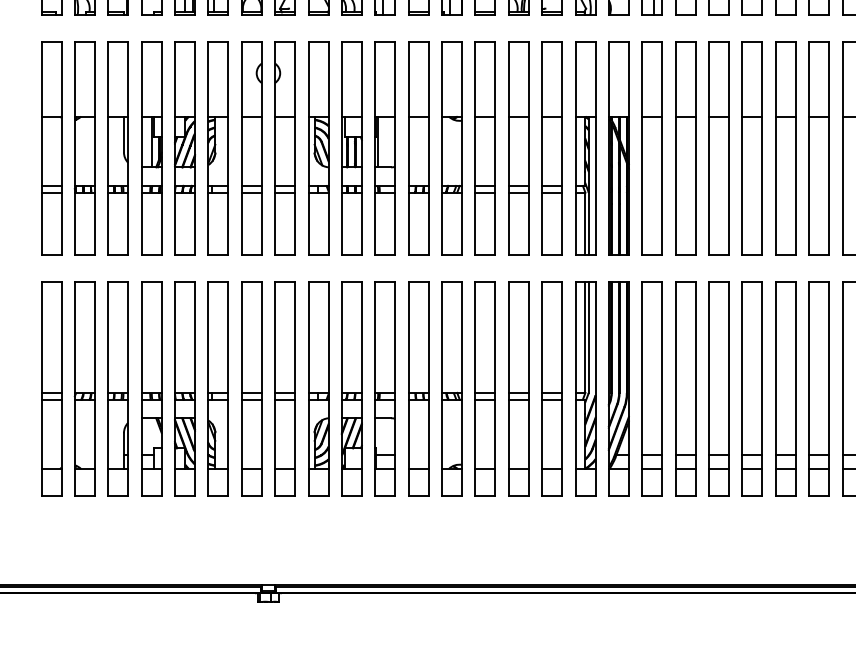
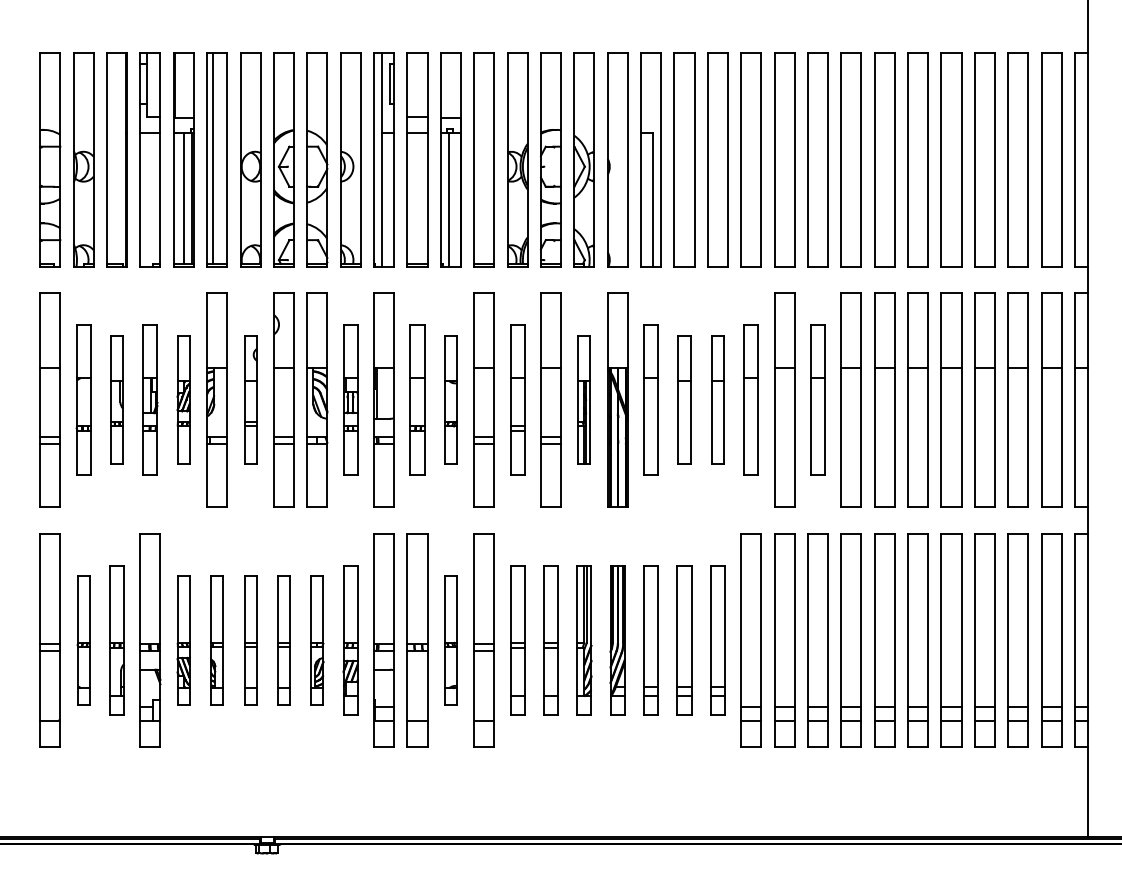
part: (84, 148) -> (83, 399), size x0.7
part: (117, 148) -> (116, 399), size x0.6
part: (151, 148) -> (150, 399), size x0.7
part: (184, 148) -> (183, 399), size x0.6
part: (251, 148) -> (250, 399), size x0.6
part: (351, 148) -> (350, 399), size x0.7
part: (418, 148) -> (417, 399), size x0.7
part: (451, 148) -> (450, 399), size x0.6
part: (518, 148) -> (517, 399), size x0.7
part: (584, 148) -> (583, 399), size x0.6
part: (651, 148) -> (650, 399), size x0.7
part: (685, 148) -> (684, 399), size x0.6
part: (718, 148) -> (717, 399), size x0.6
part: (751, 148) -> (750, 399), size x0.7
part: (818, 148) -> (817, 399), size x0.7
part: (84, 389) -> (83, 640), size x0.6
part: (117, 389) -> (116, 640), size x0.7
part: (184, 389) -> (183, 640), size x0.6
part: (217, 389) -> (216, 640), size x0.6
part: (251, 389) -> (250, 640), size x0.6
part: (284, 389) -> (283, 640), size x0.6
part: (318, 389) -> (317, 640), size x0.6
part: (351, 389) -> (350, 640), size x0.7
part: (451, 389) -> (450, 640), size x0.6
part: (518, 389) -> (517, 640), size x0.7
part: (551, 389) -> (550, 640), size x0.7
part: (585, 389) -> (584, 640), size x0.7
part: (618, 389) -> (617, 640), size x0.7
part: (651, 389) -> (650, 640), size x0.7
part: (685, 389) -> (684, 640), size x0.7
part: (718, 389) -> (717, 640), size x0.7

